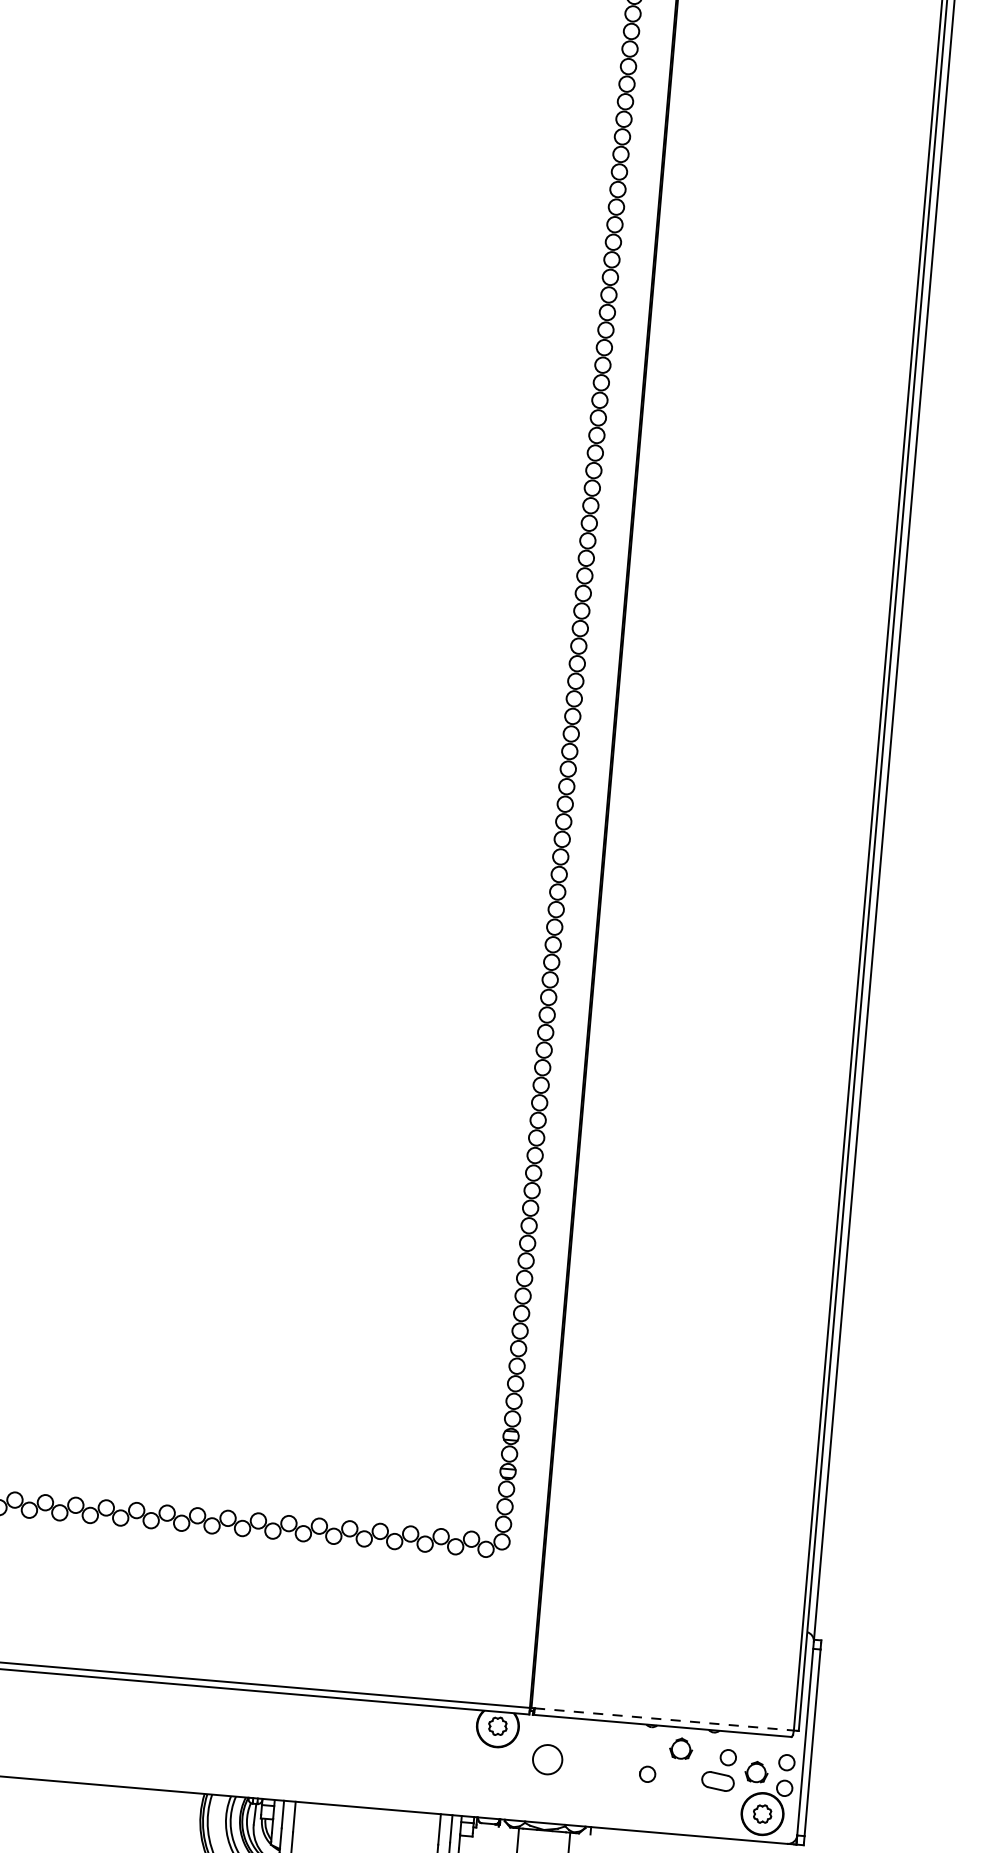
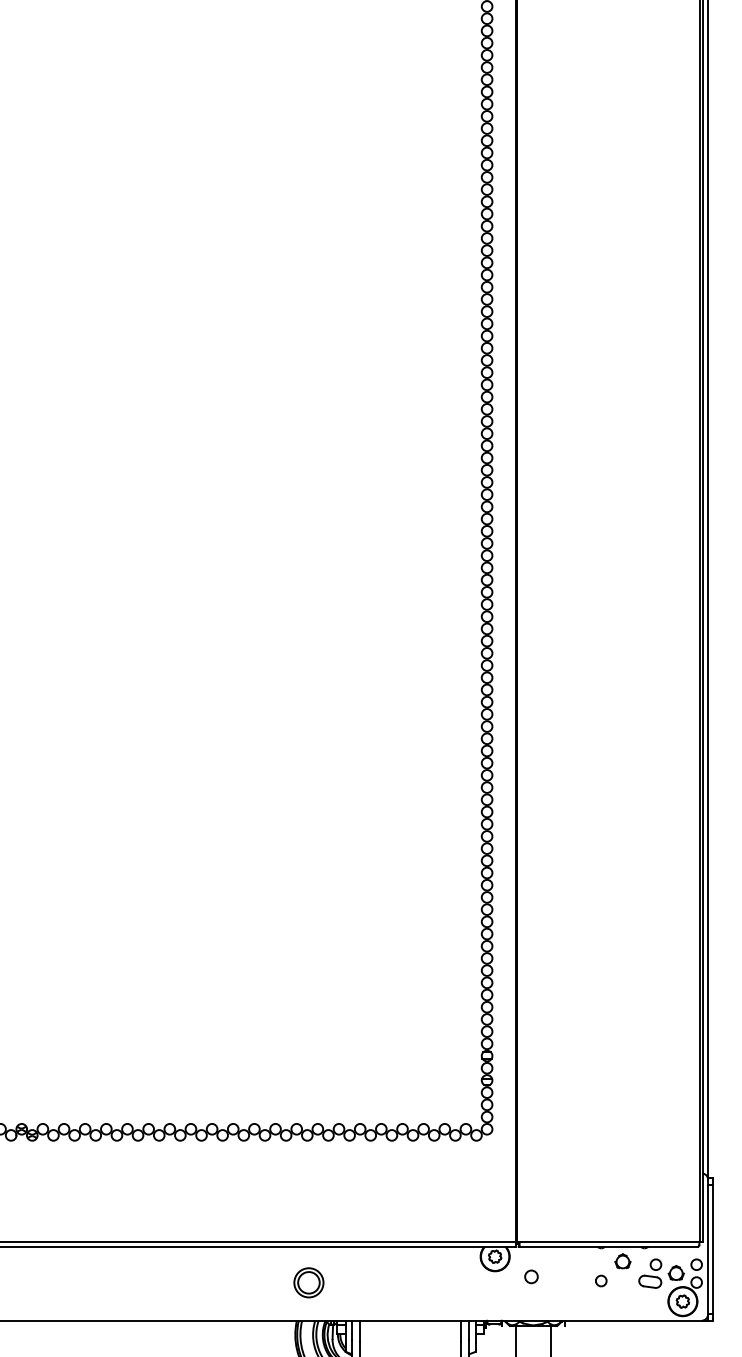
line: (664, 1719) -> (609, 1242), dashed -> solid
part: (226, 1740) -> (308, 1282), added
circle: (547, 1759) -> (531, 1276), size x0.62

